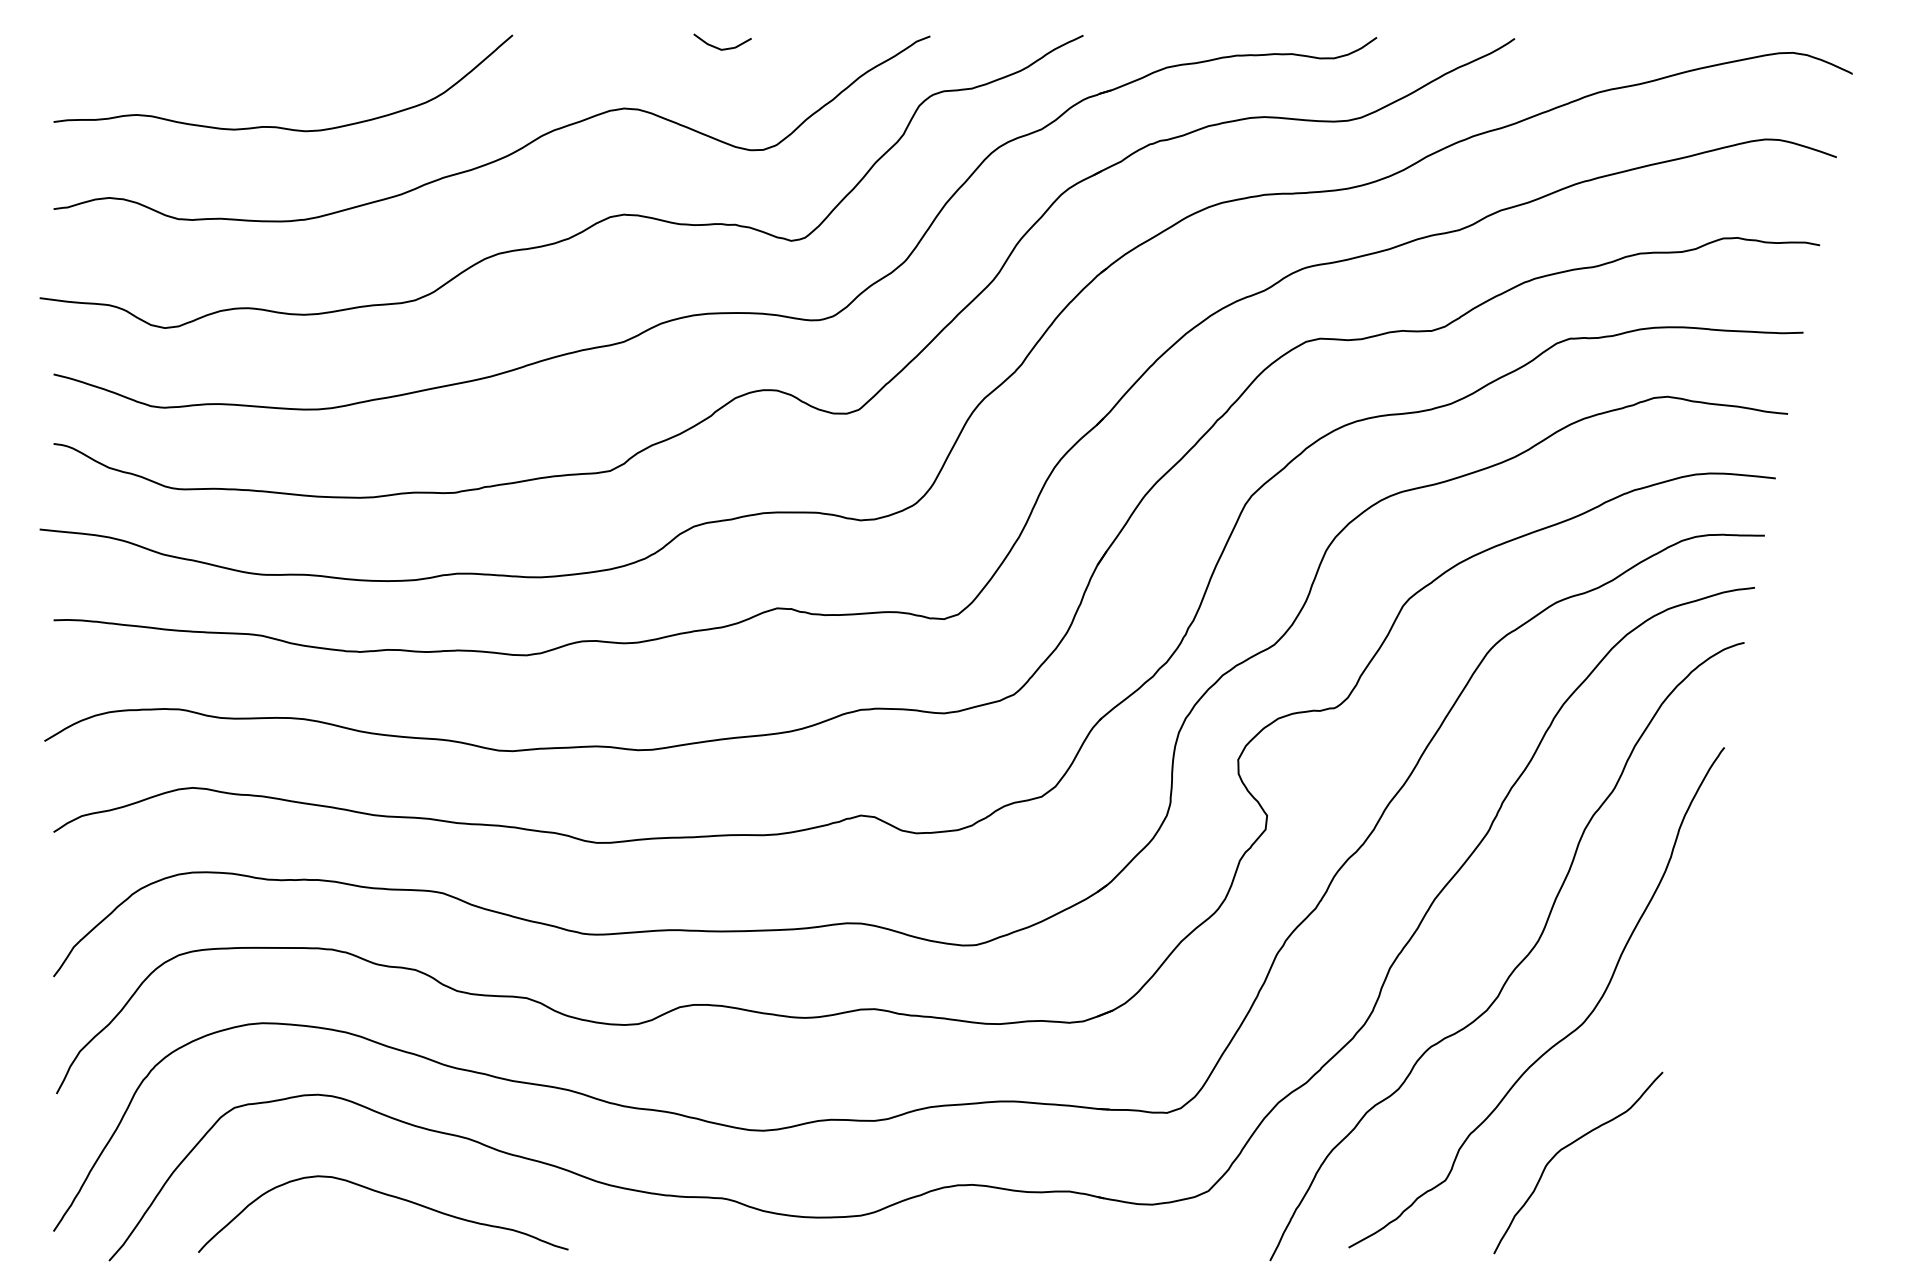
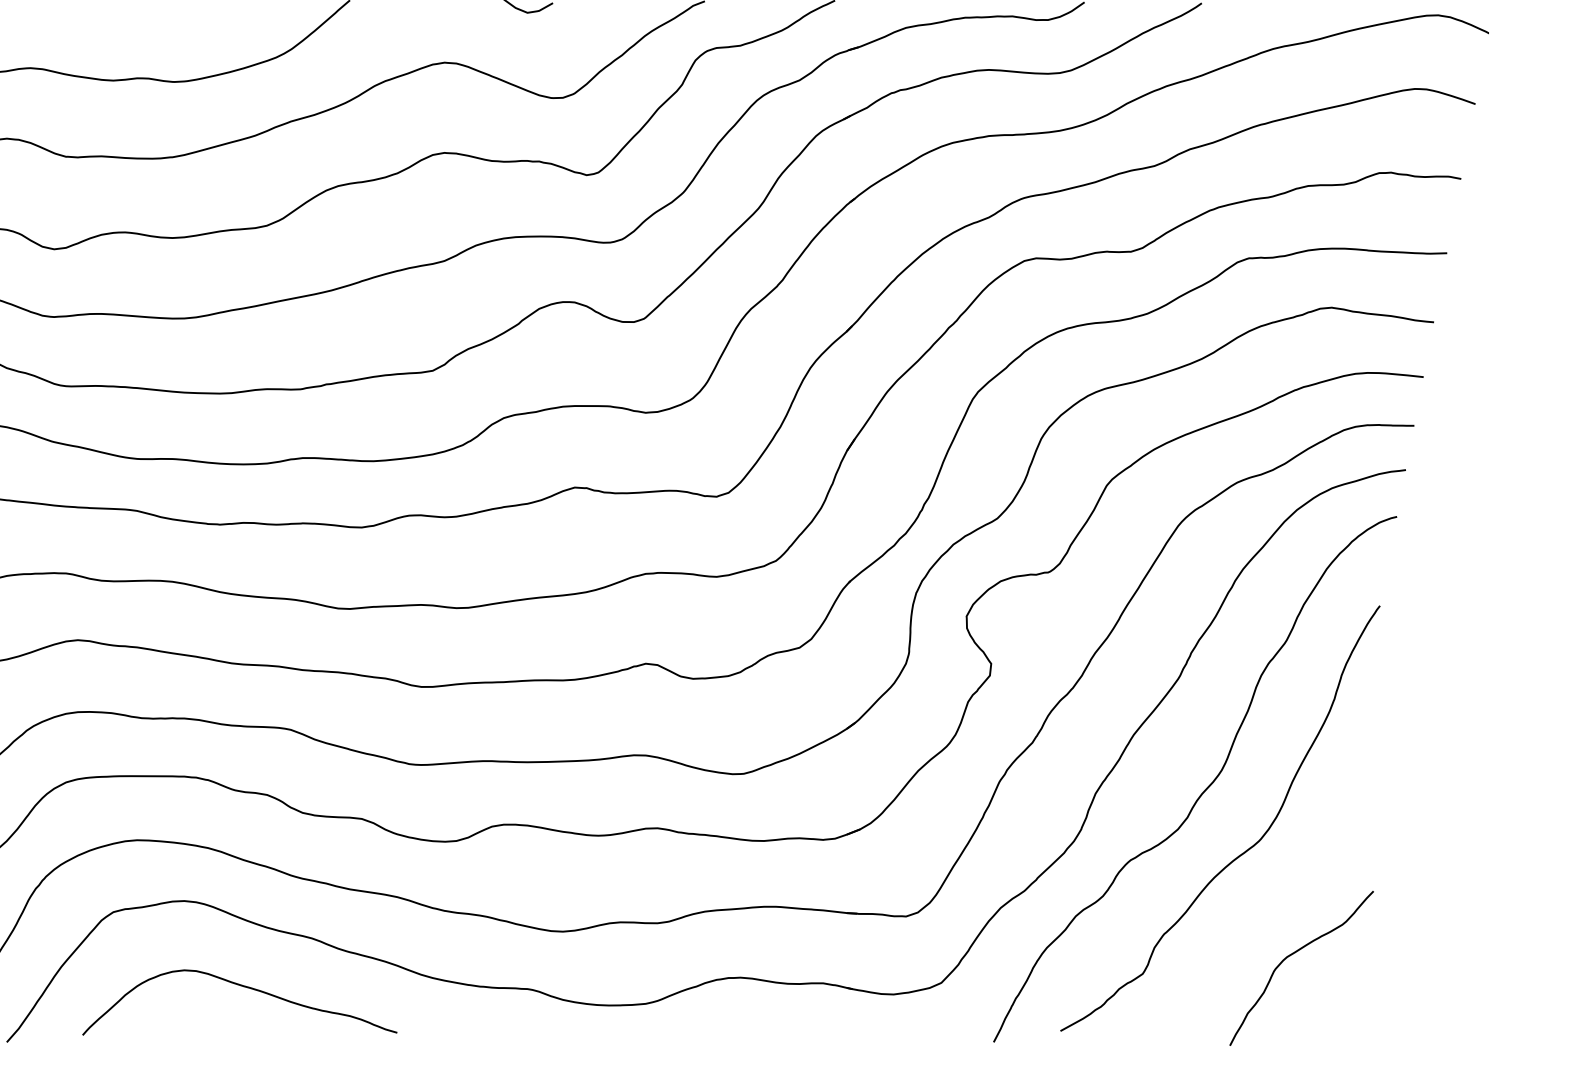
curve: (1570, 1145) -> (1295, 953), moved

